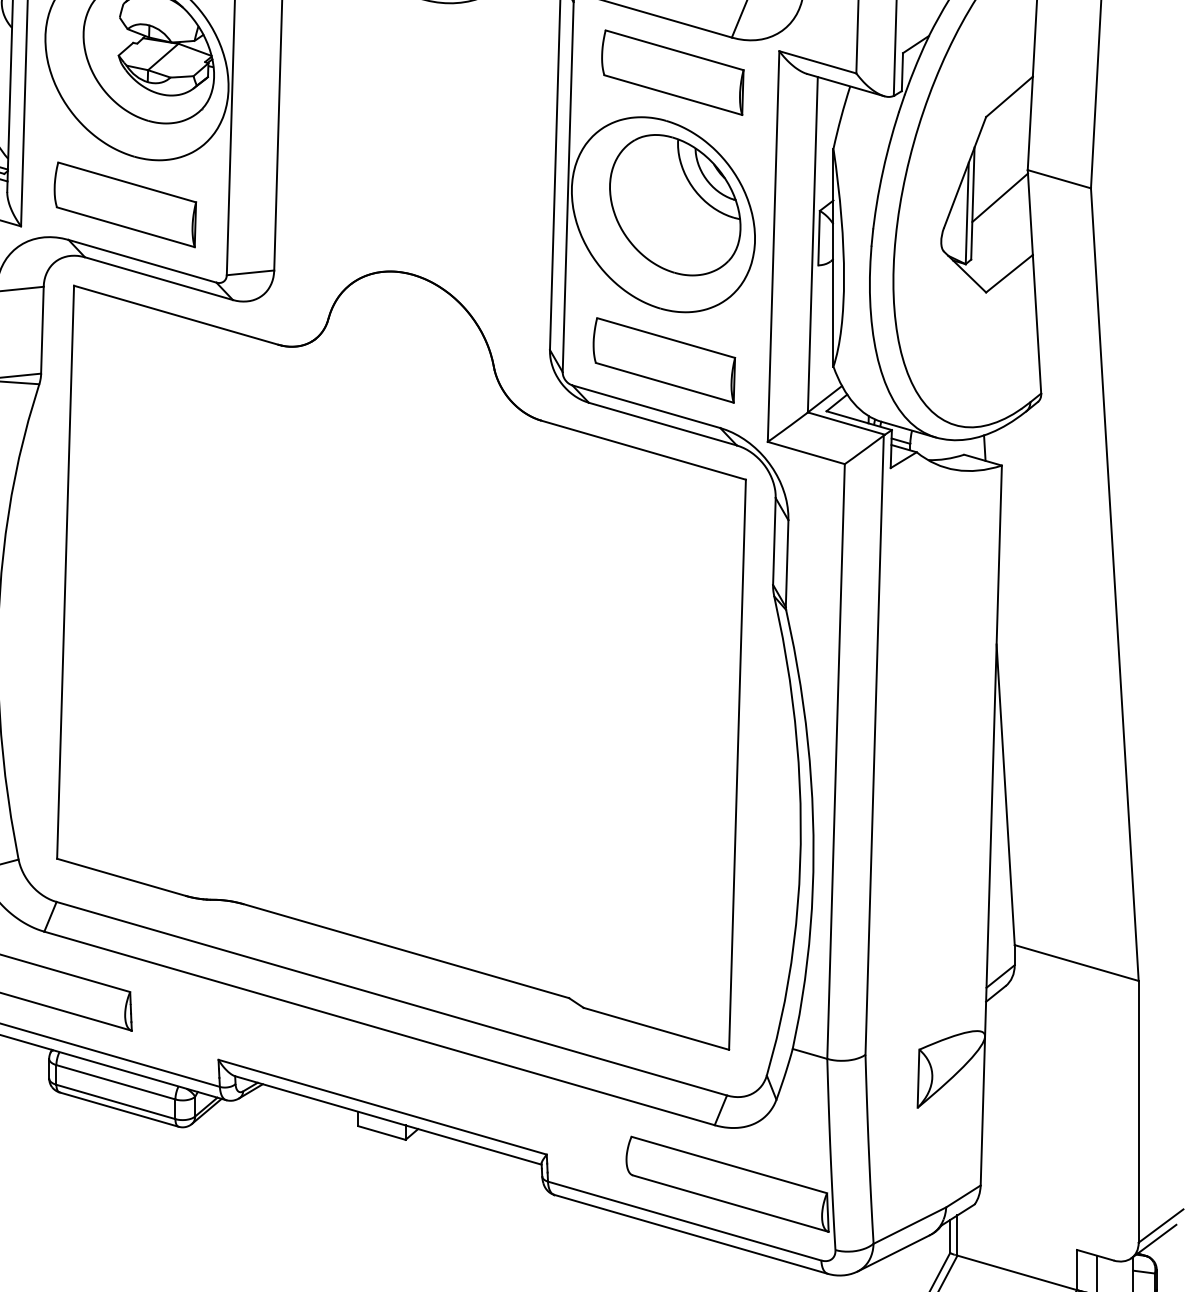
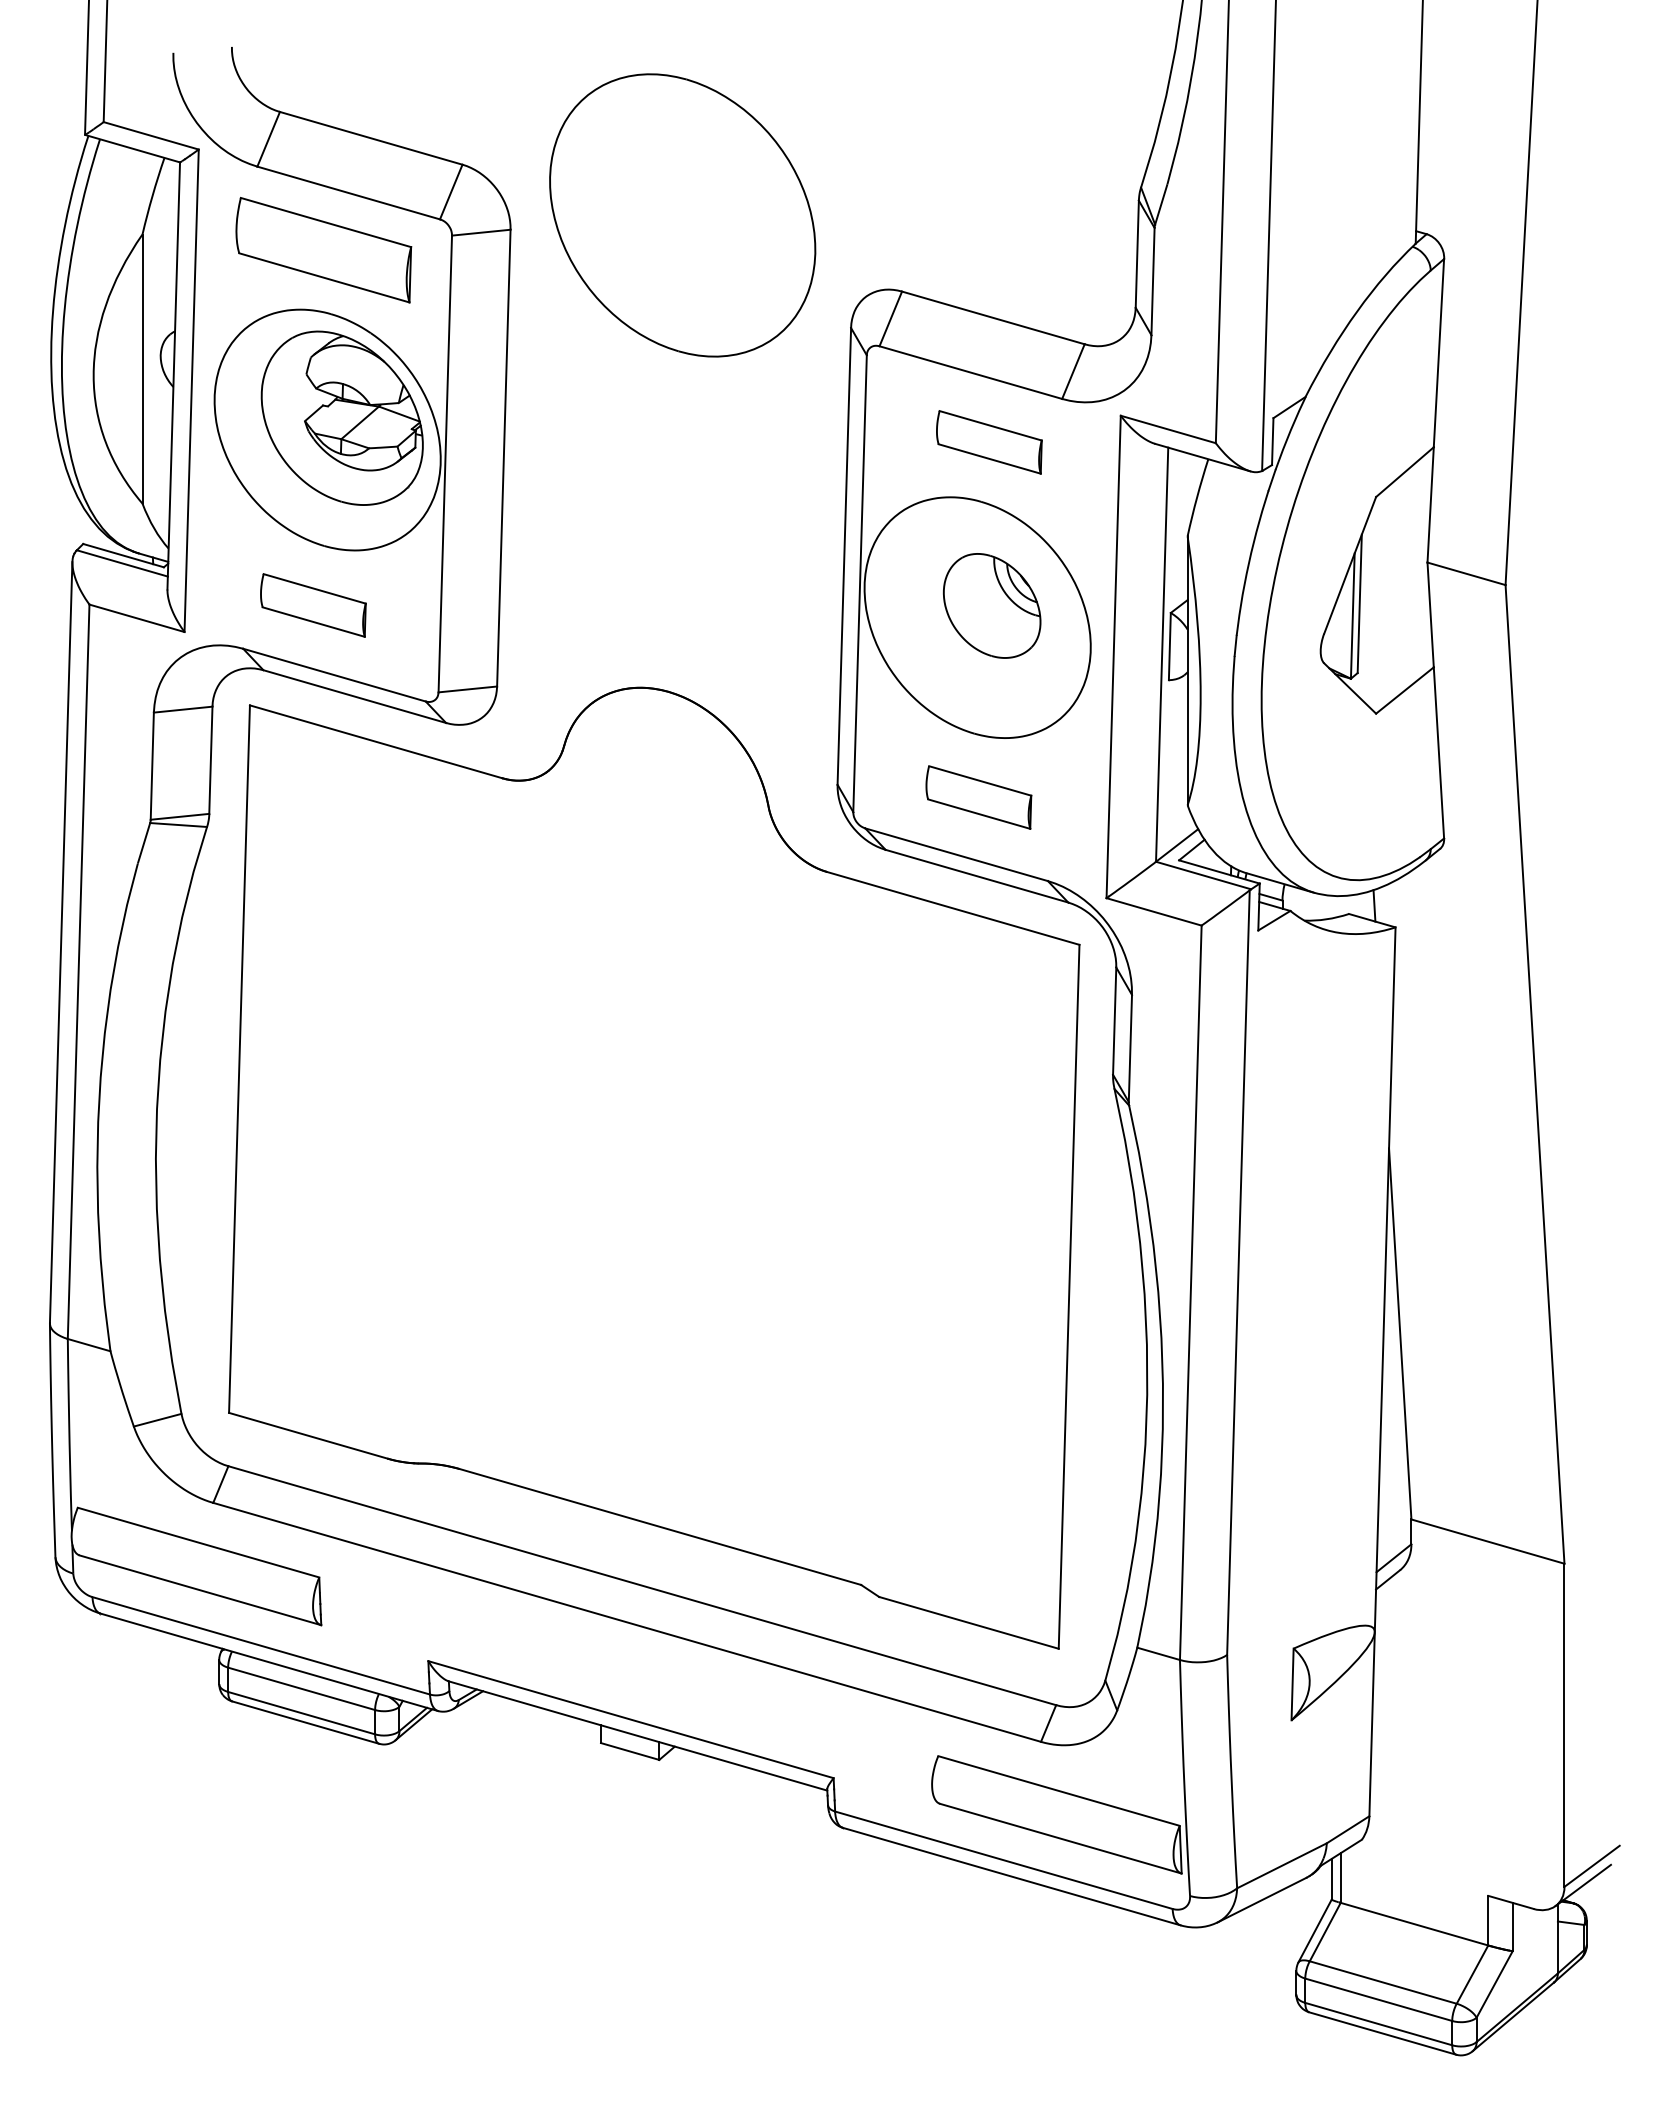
part: (673, 72) -> (989, 442), size x0.6
line: (1000, 197) -> (1393, 596), removed
part: (125, 204) -> (313, 605), size x0.6
part: (674, 204) -> (991, 605), size x0.6
part: (664, 360) -> (978, 797), size x0.6

